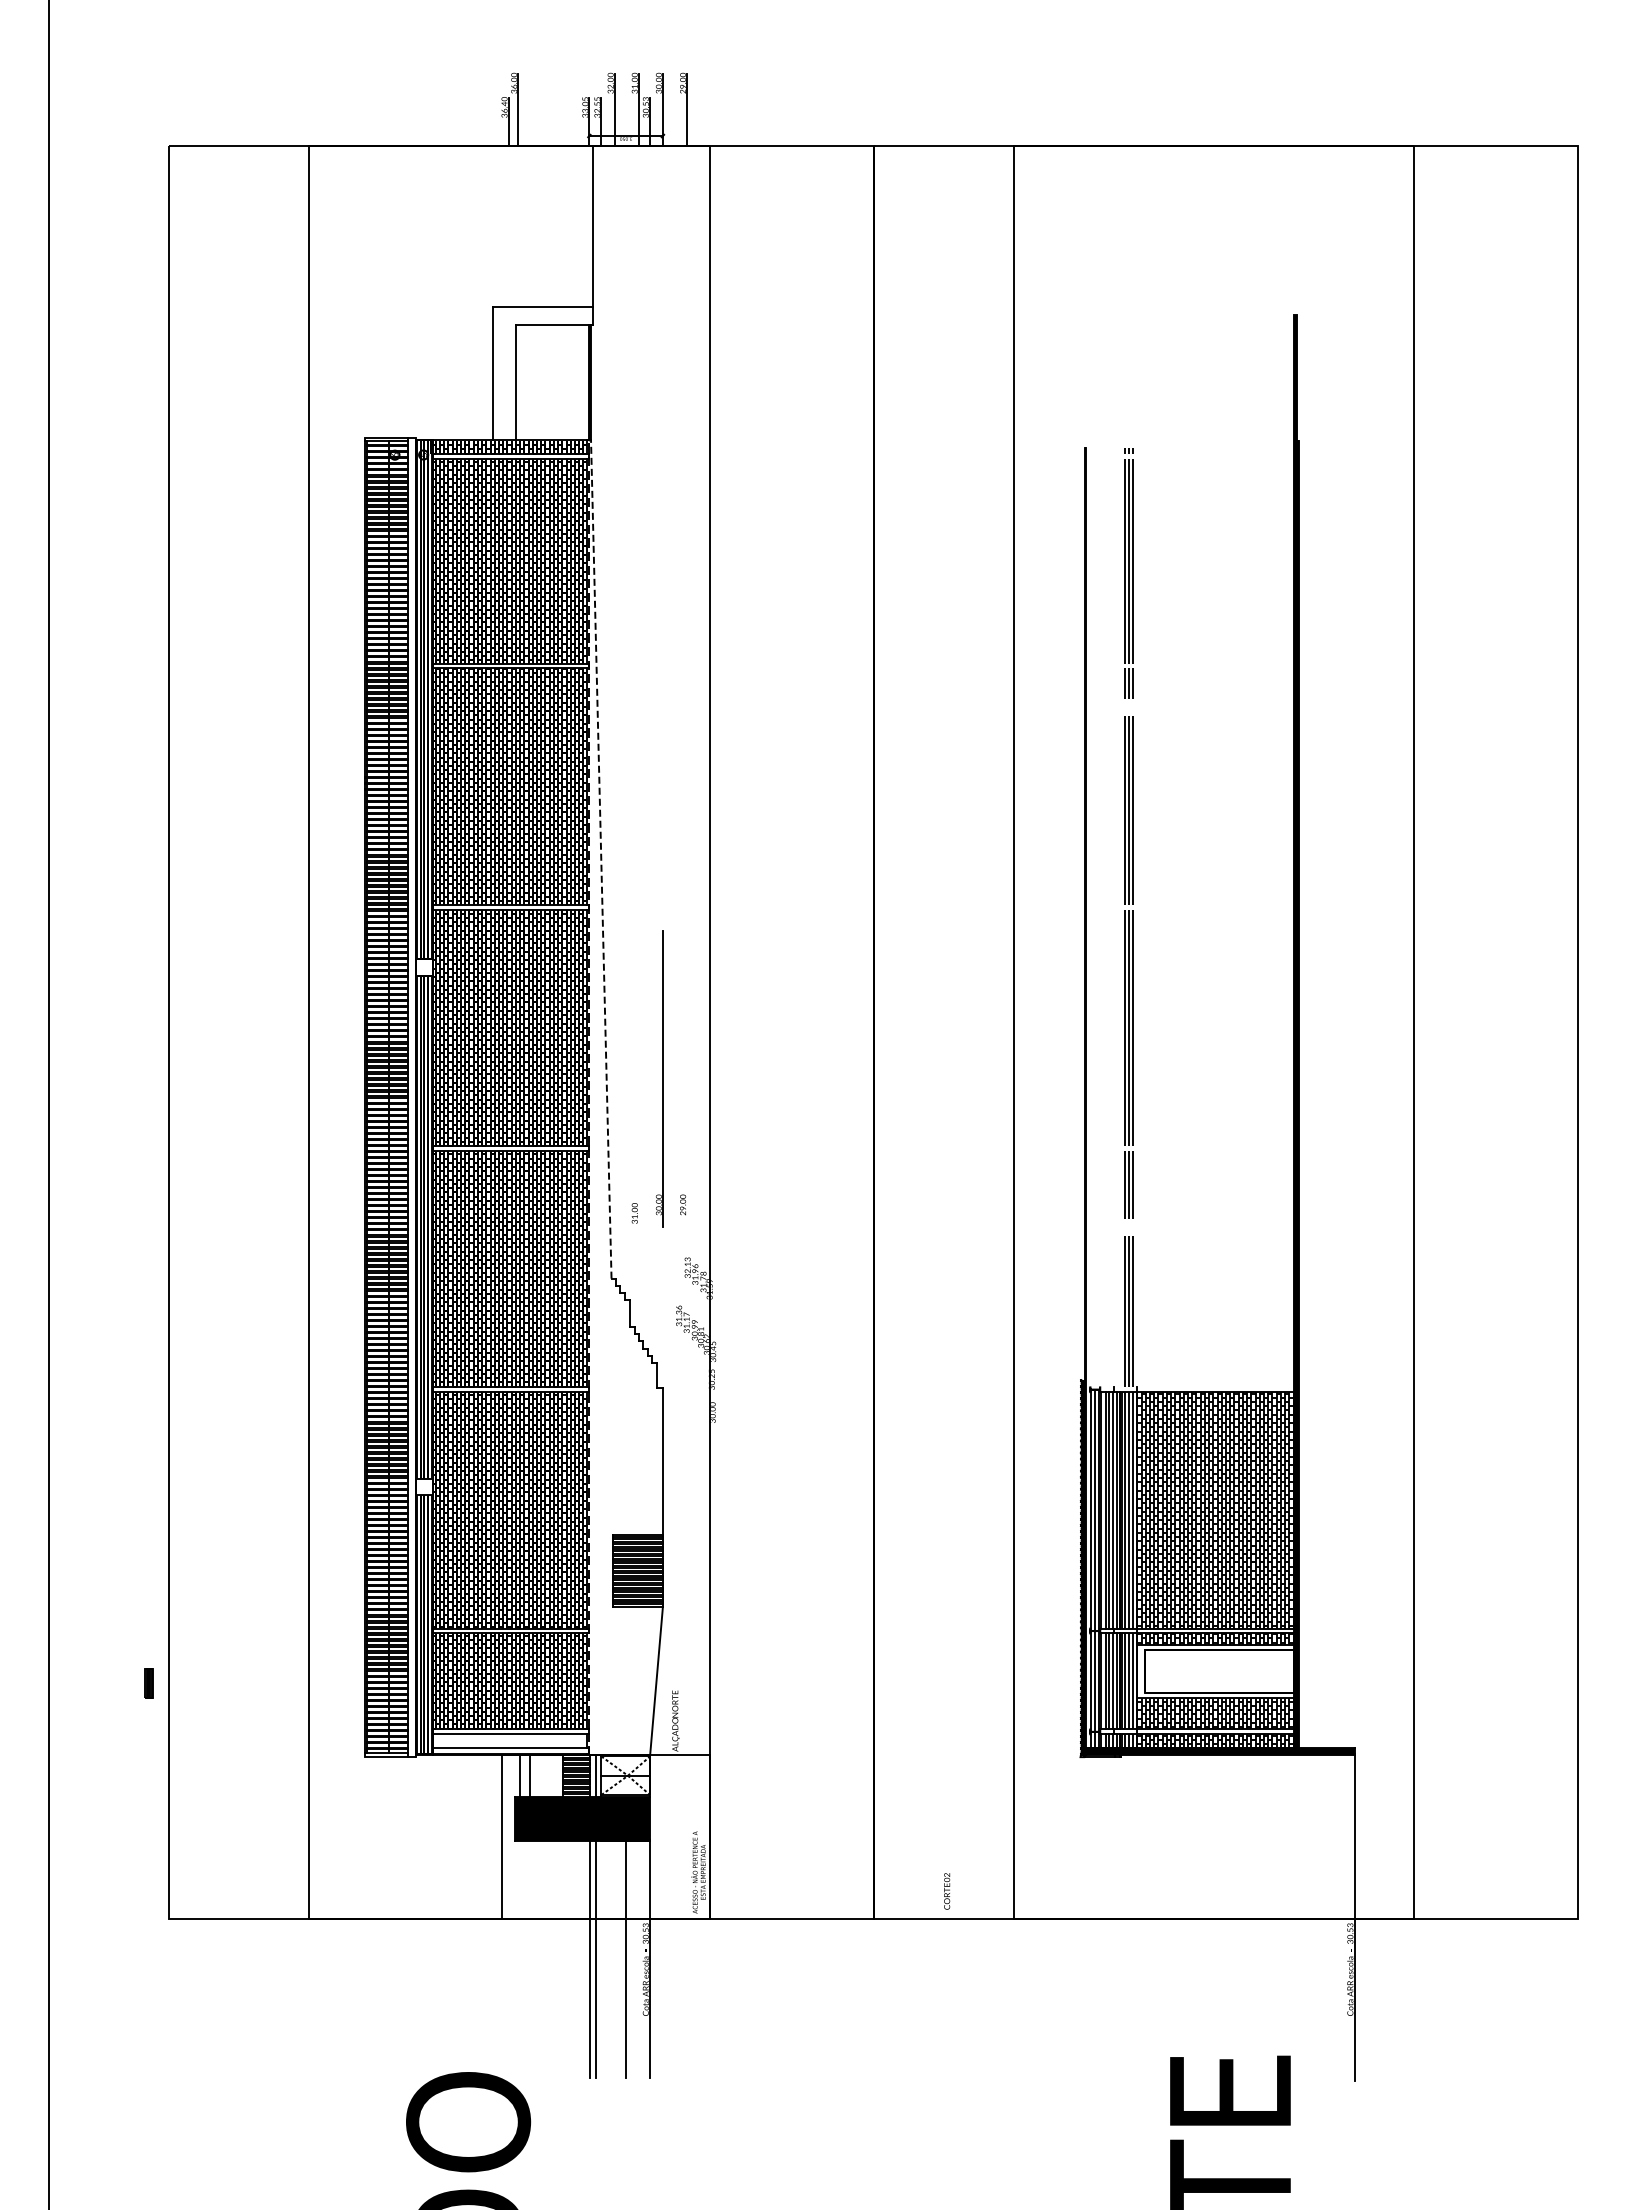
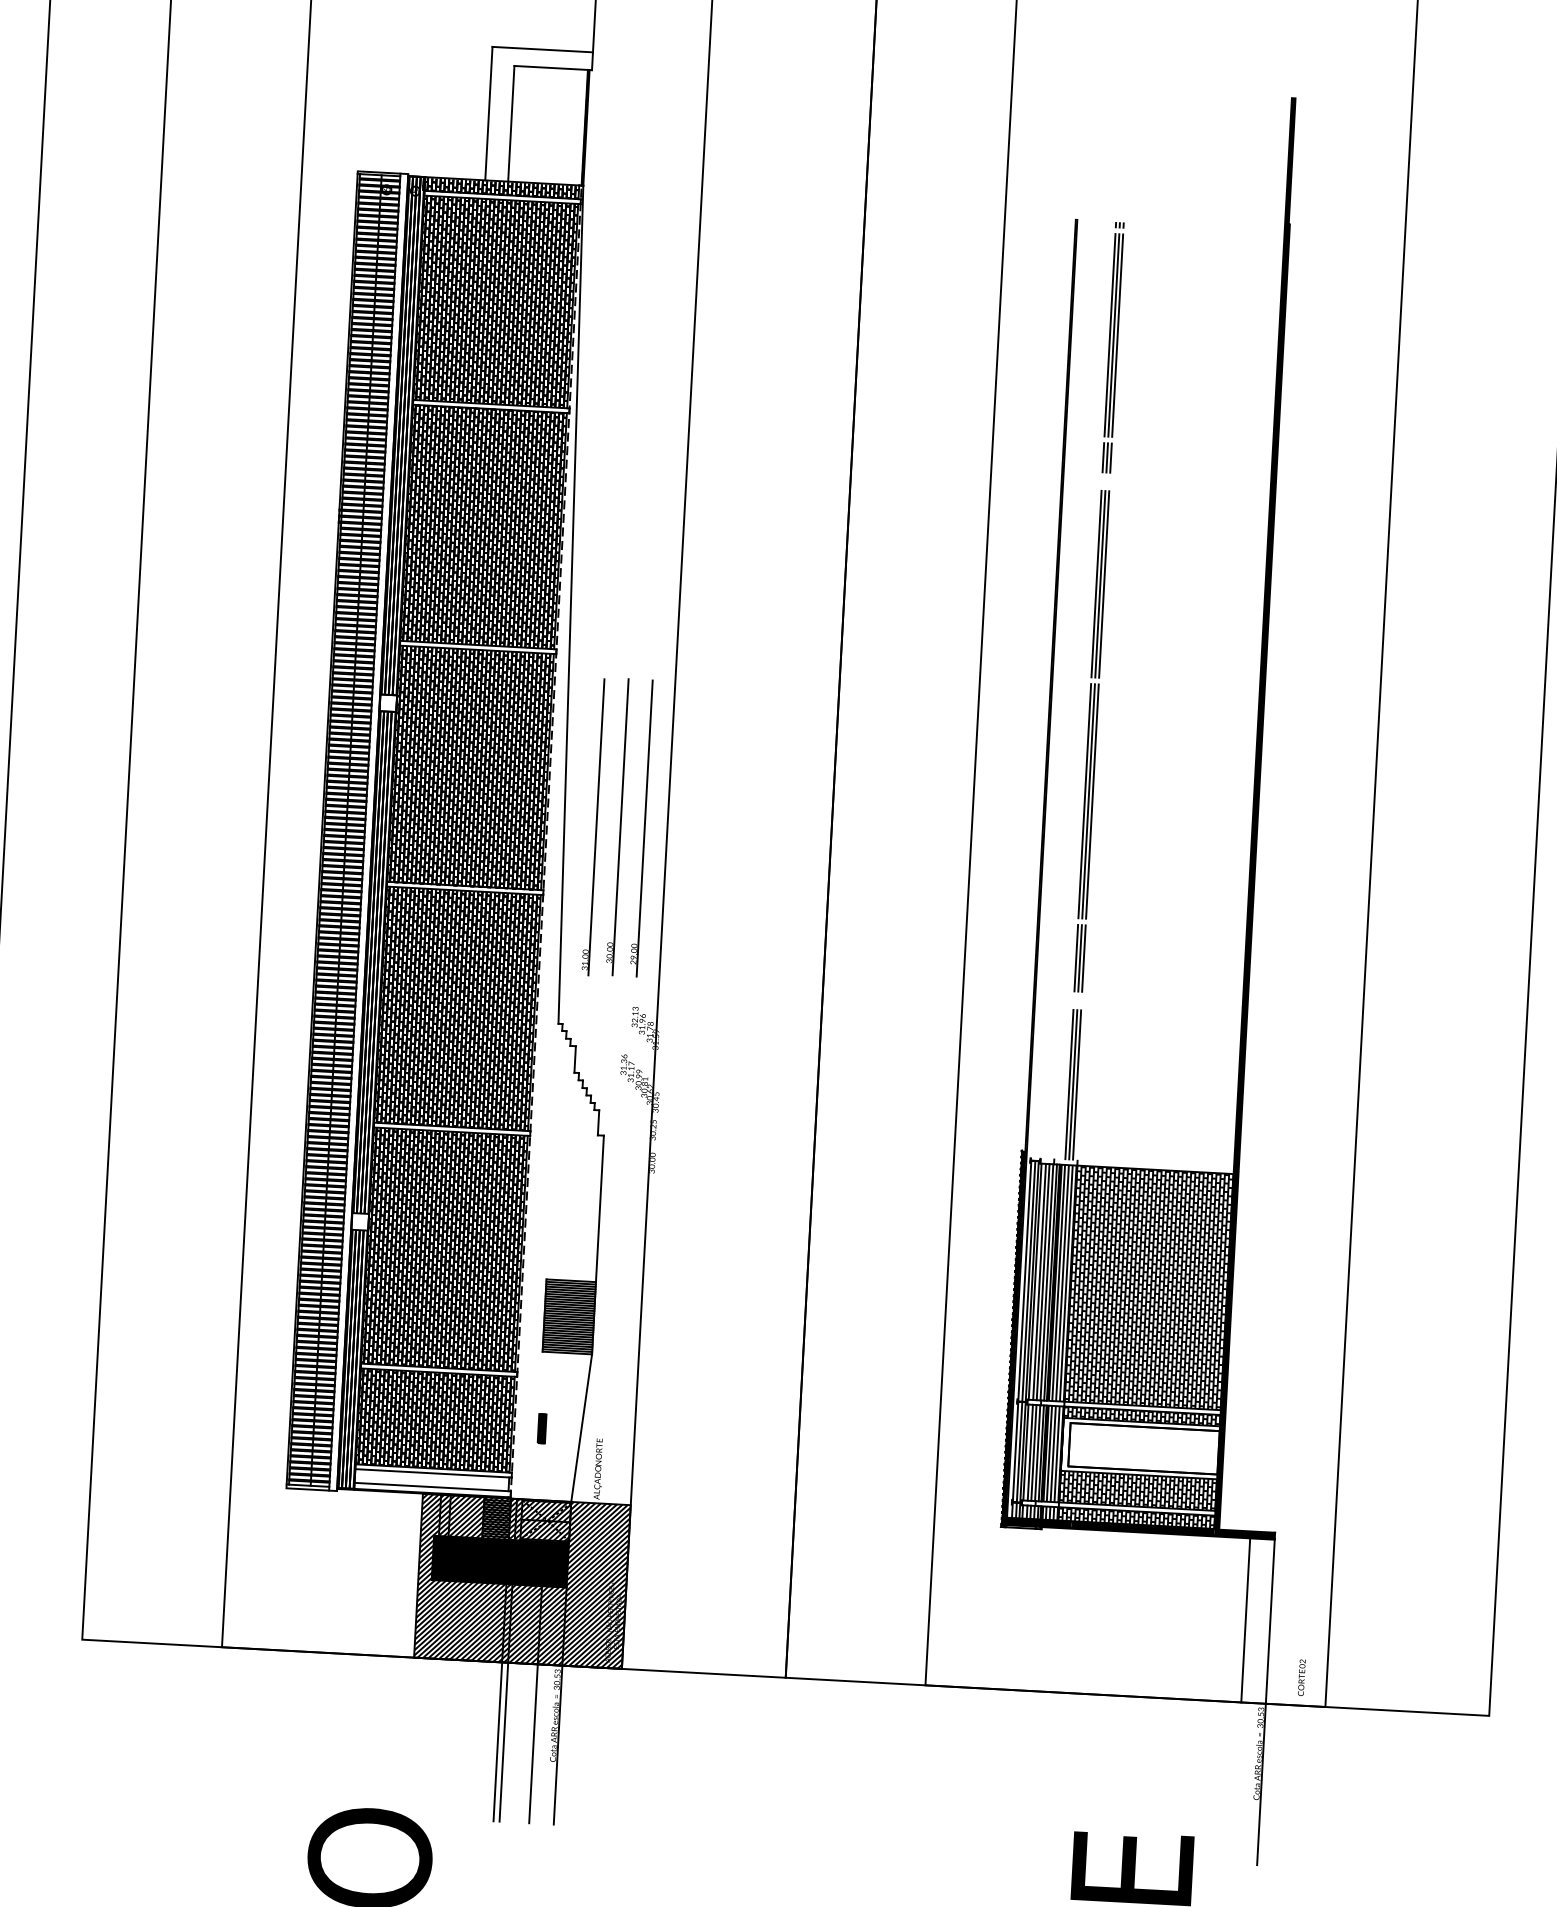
line: (601, 859) -> (571, 604), dashed -> solid
line: (687, 1078) -> (645, 828), added
line: (638, 1080) -> (596, 827), added
part: (148, 1683) -> (541, 1428), moved
hatch: (605, 1837) -> (522, 1581), added
line: (1330, 1837) -> (1246, 1620), added
text: (947, 1891) -> (1302, 1677), moved

